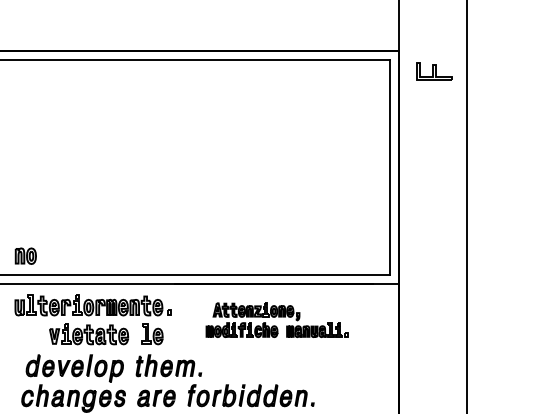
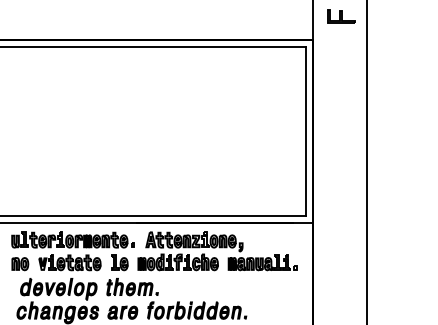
part: (435, 71) -> (341, 16), moved
part: (26, 256) -> (20, 264), moved
part: (277, 320) -> (217, 251), size x1.43

